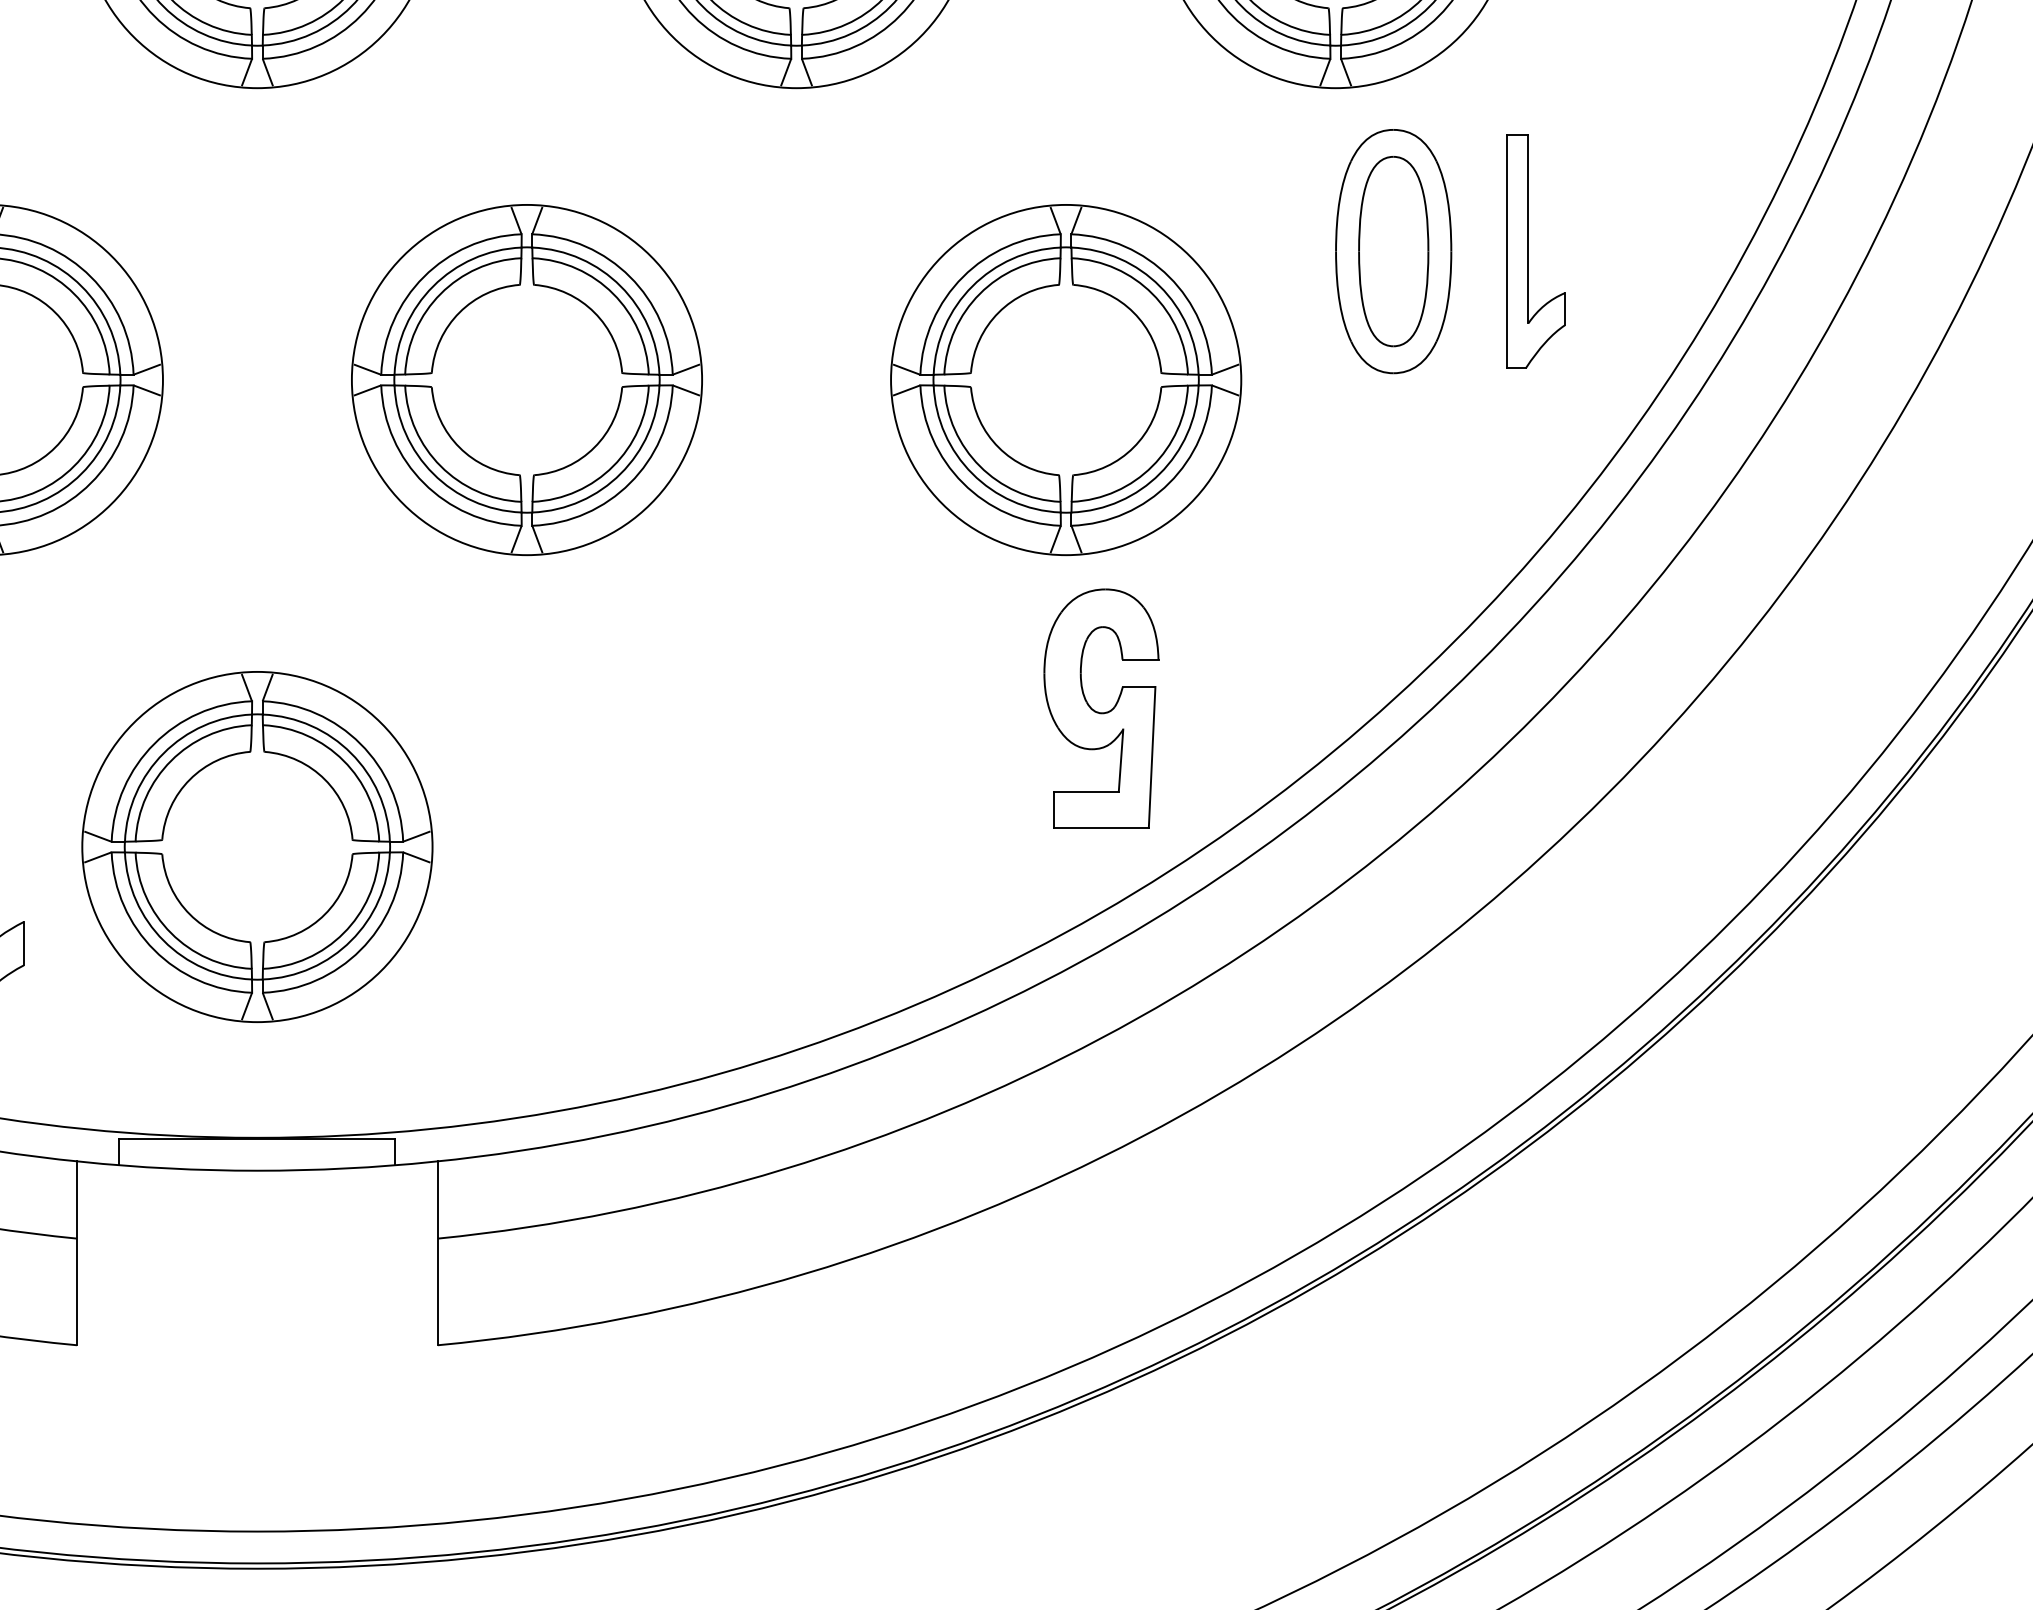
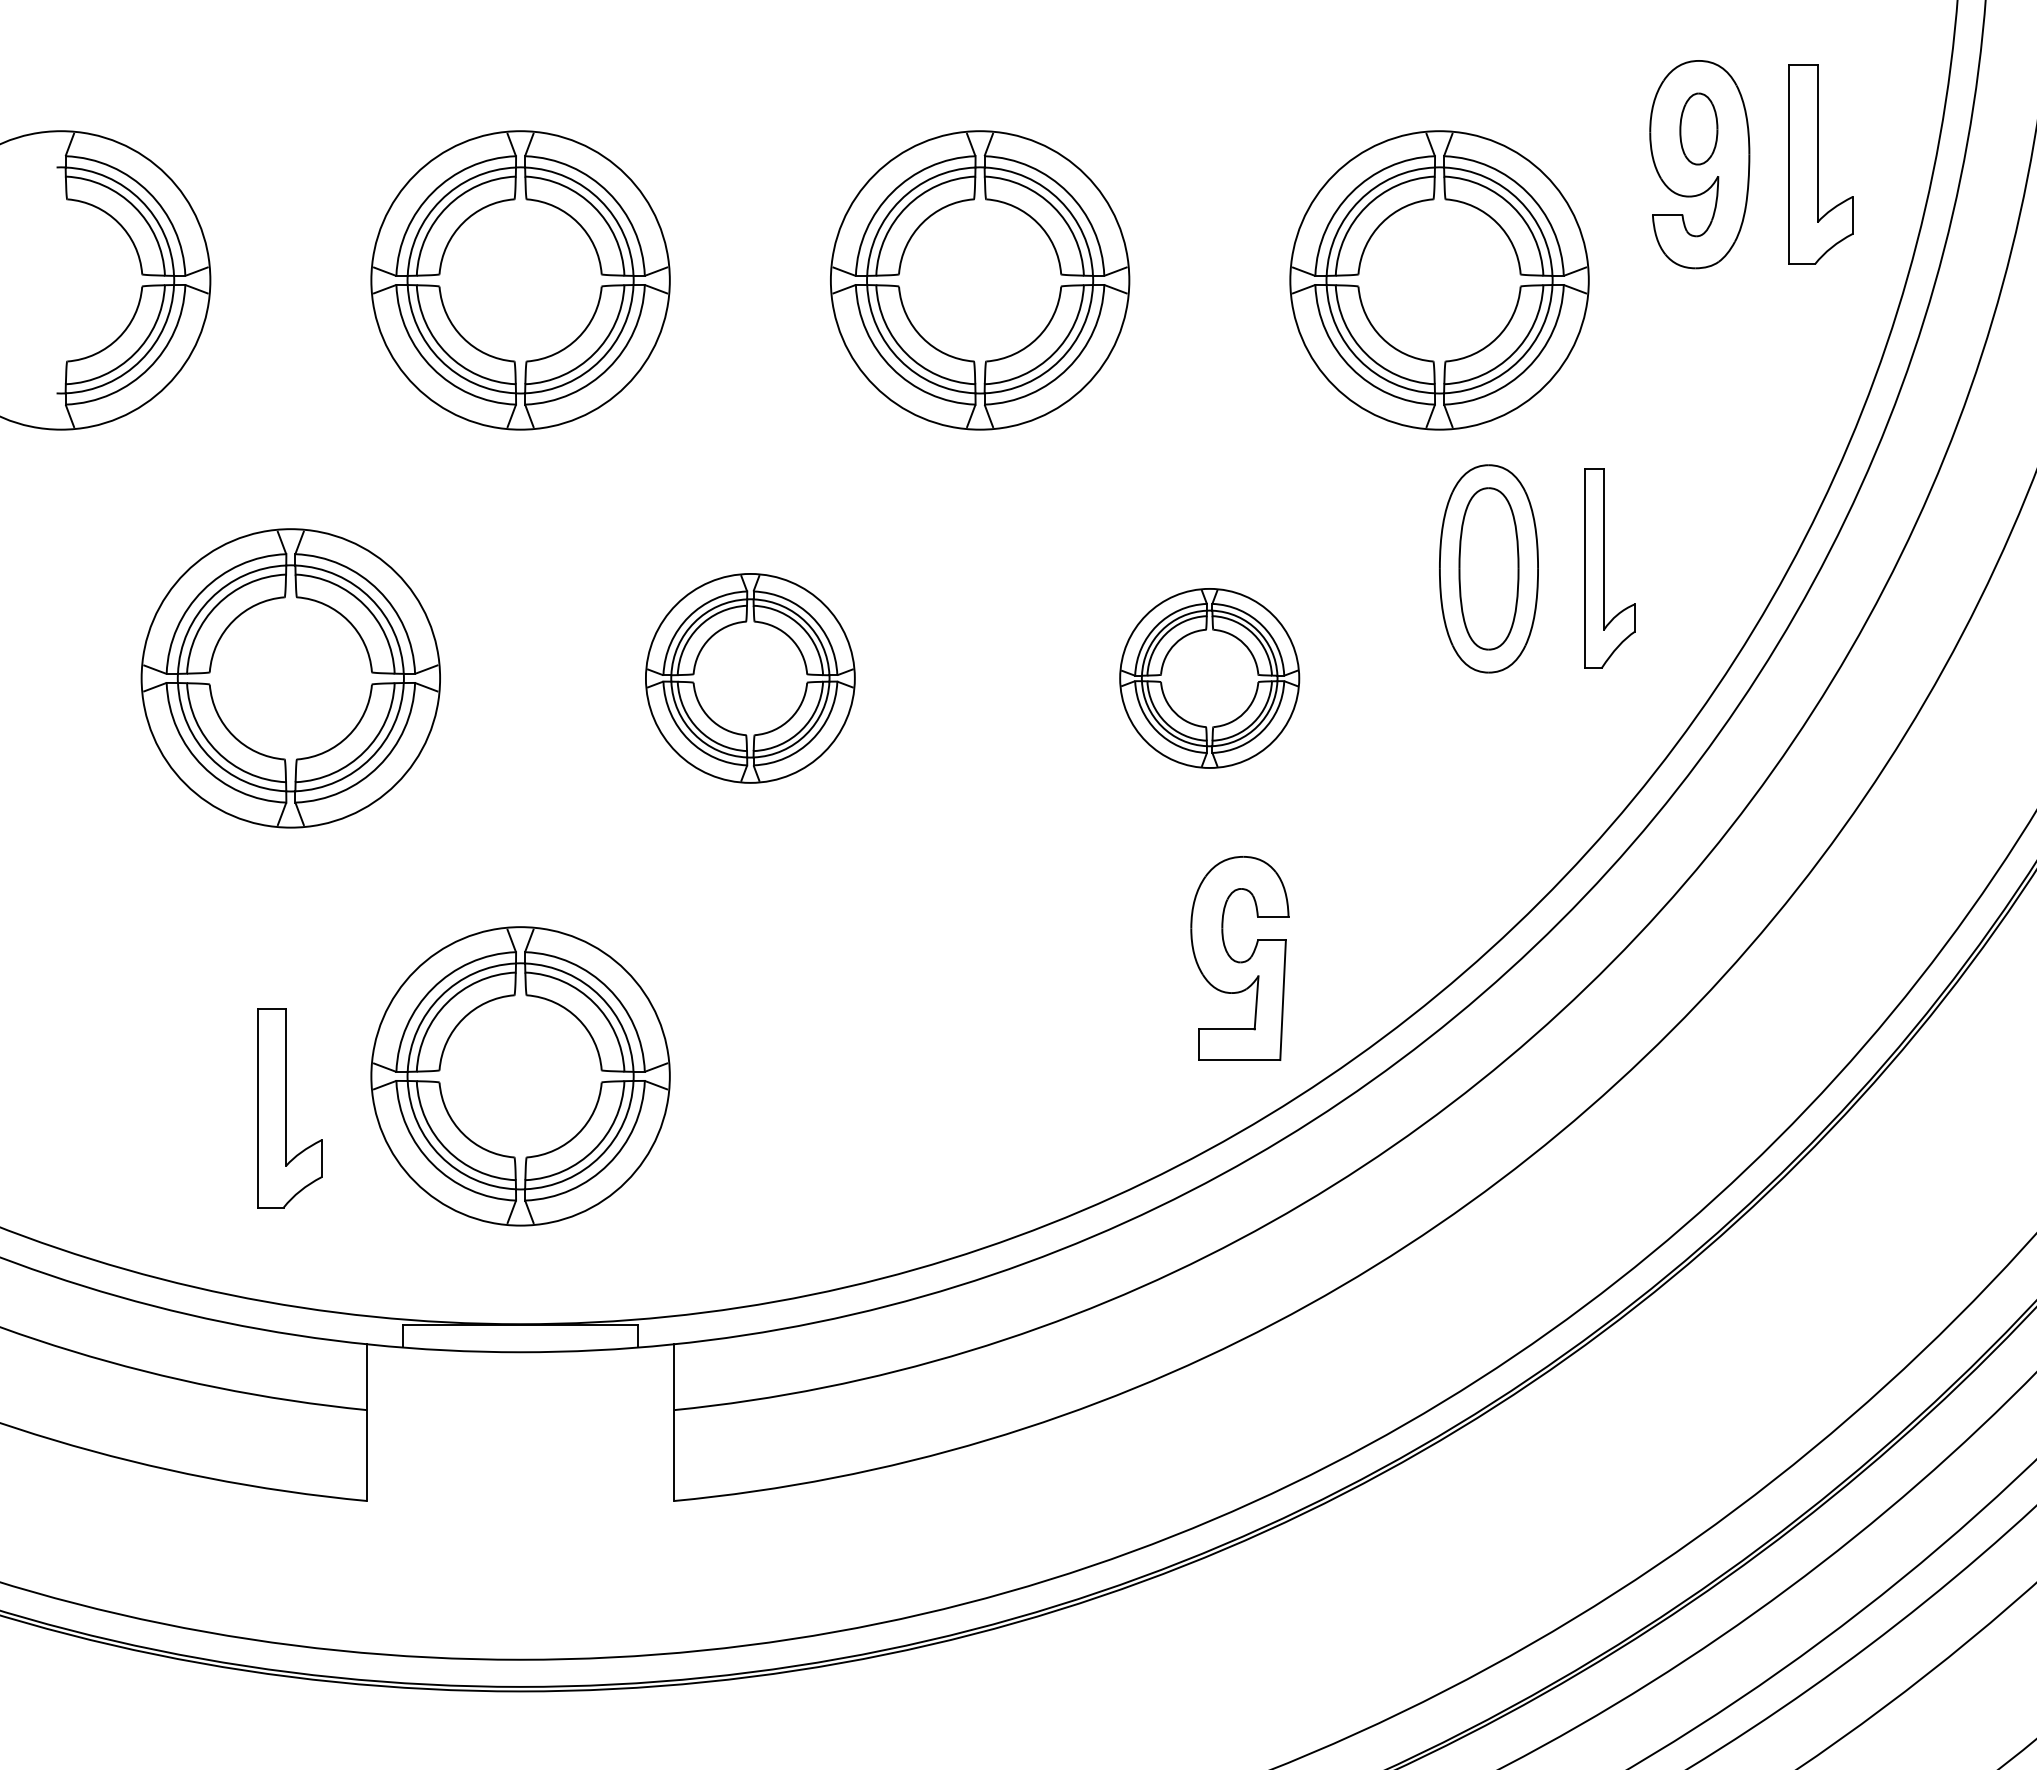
part: (527, 380) -> (750, 678), size x0.7
part: (1065, 380) -> (1209, 678), size x0.6

